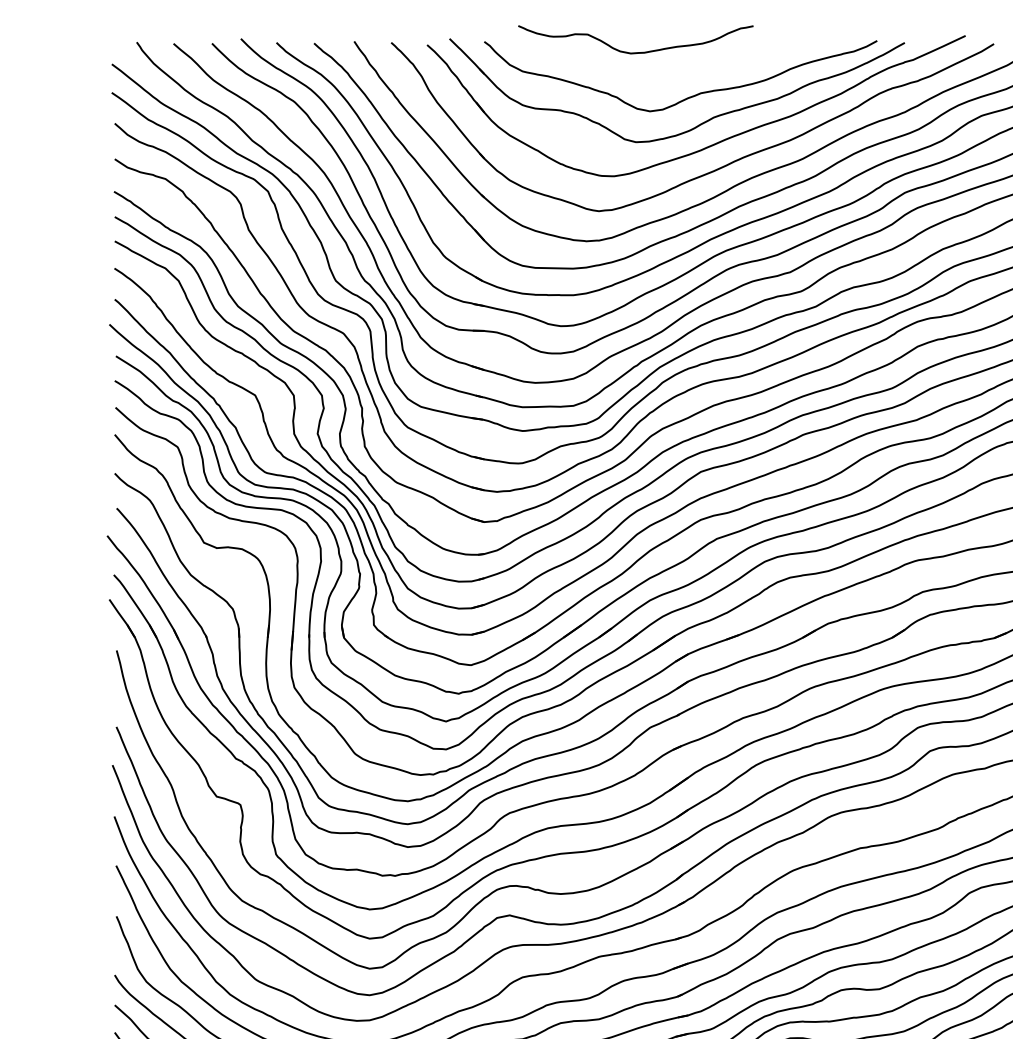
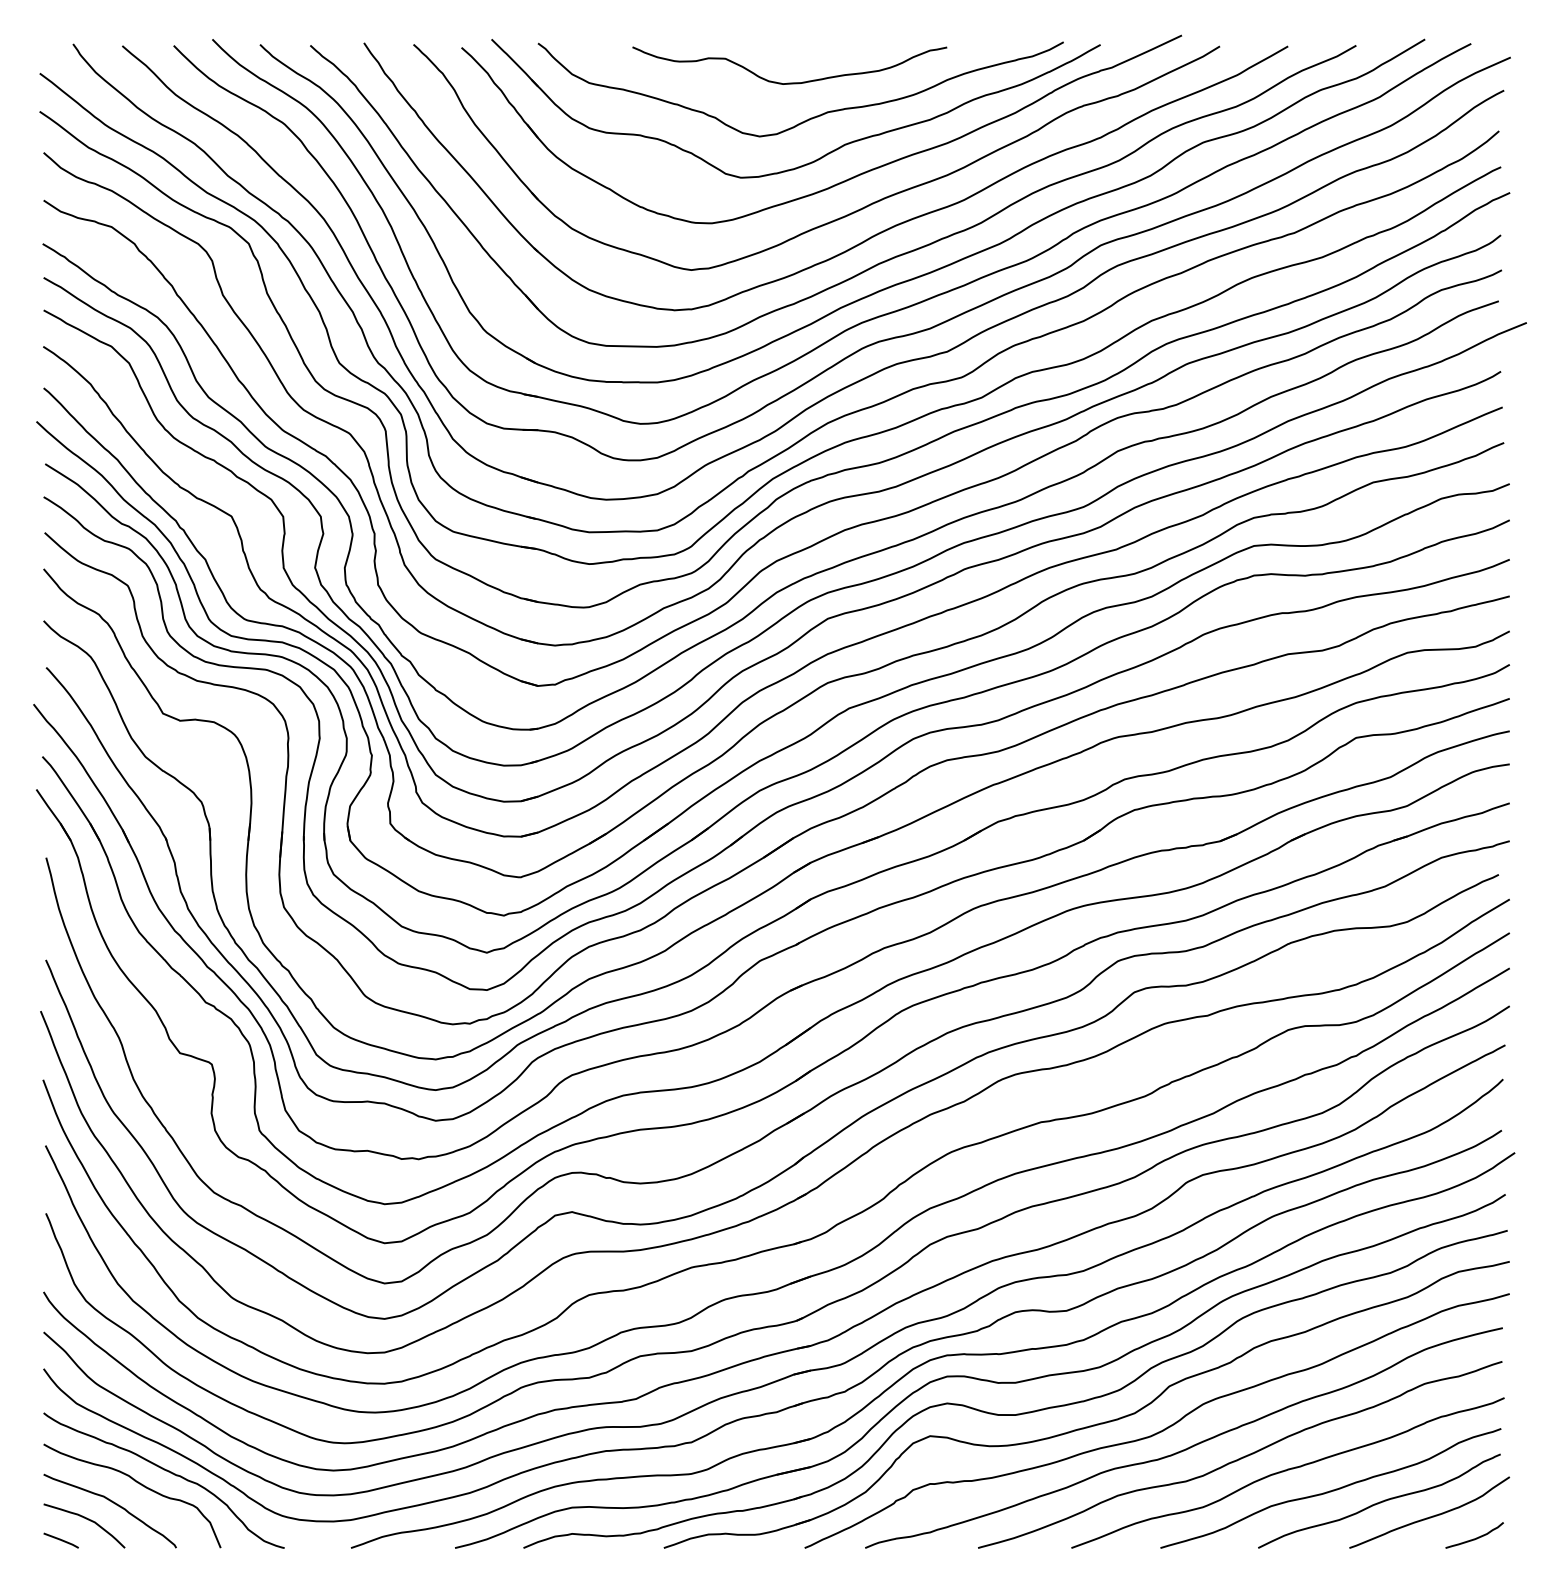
curve: (635, 52) -> (789, 82), moved

